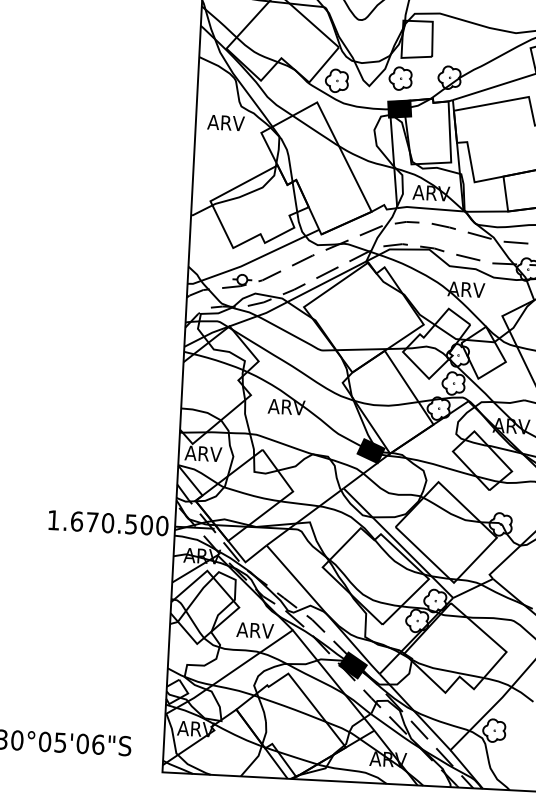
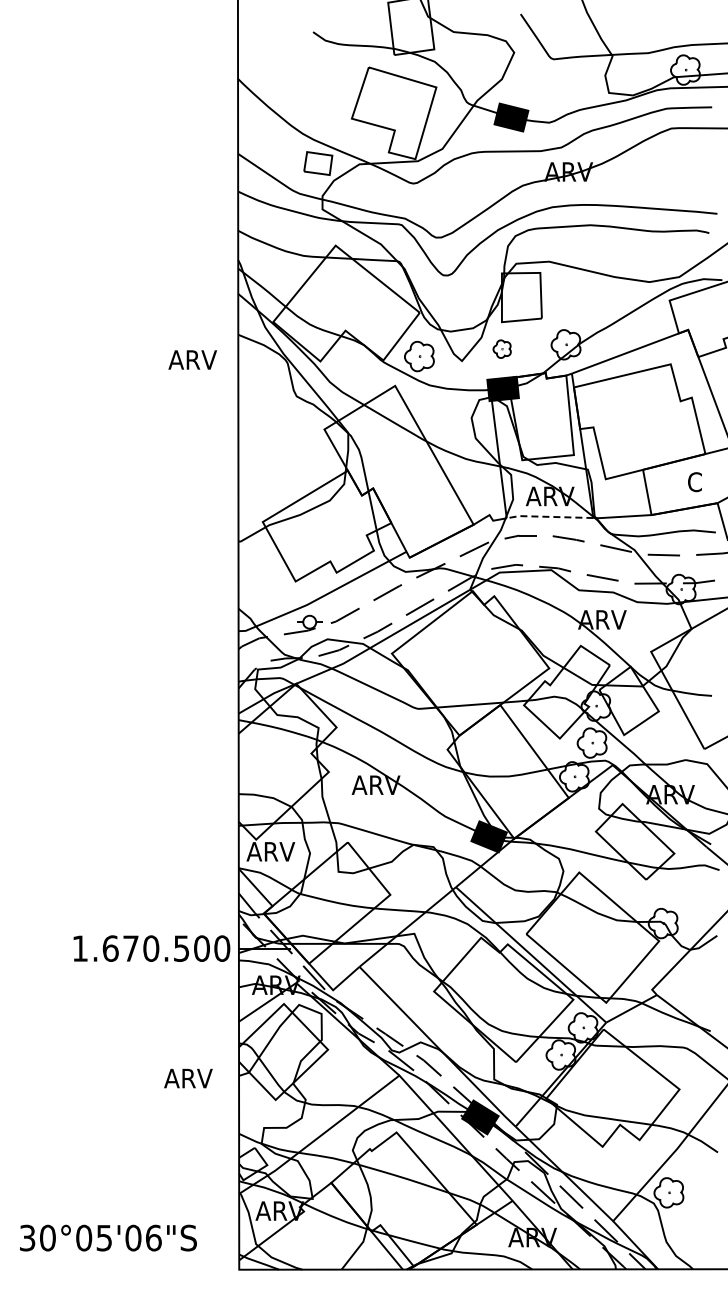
part: (400, 78) -> (501, 348), size x0.6
text: (225, 122) -> (192, 359), moved
line: (429, 208) -> (548, 516), solid -> dashed
text: (255, 630) -> (188, 1078), moved

